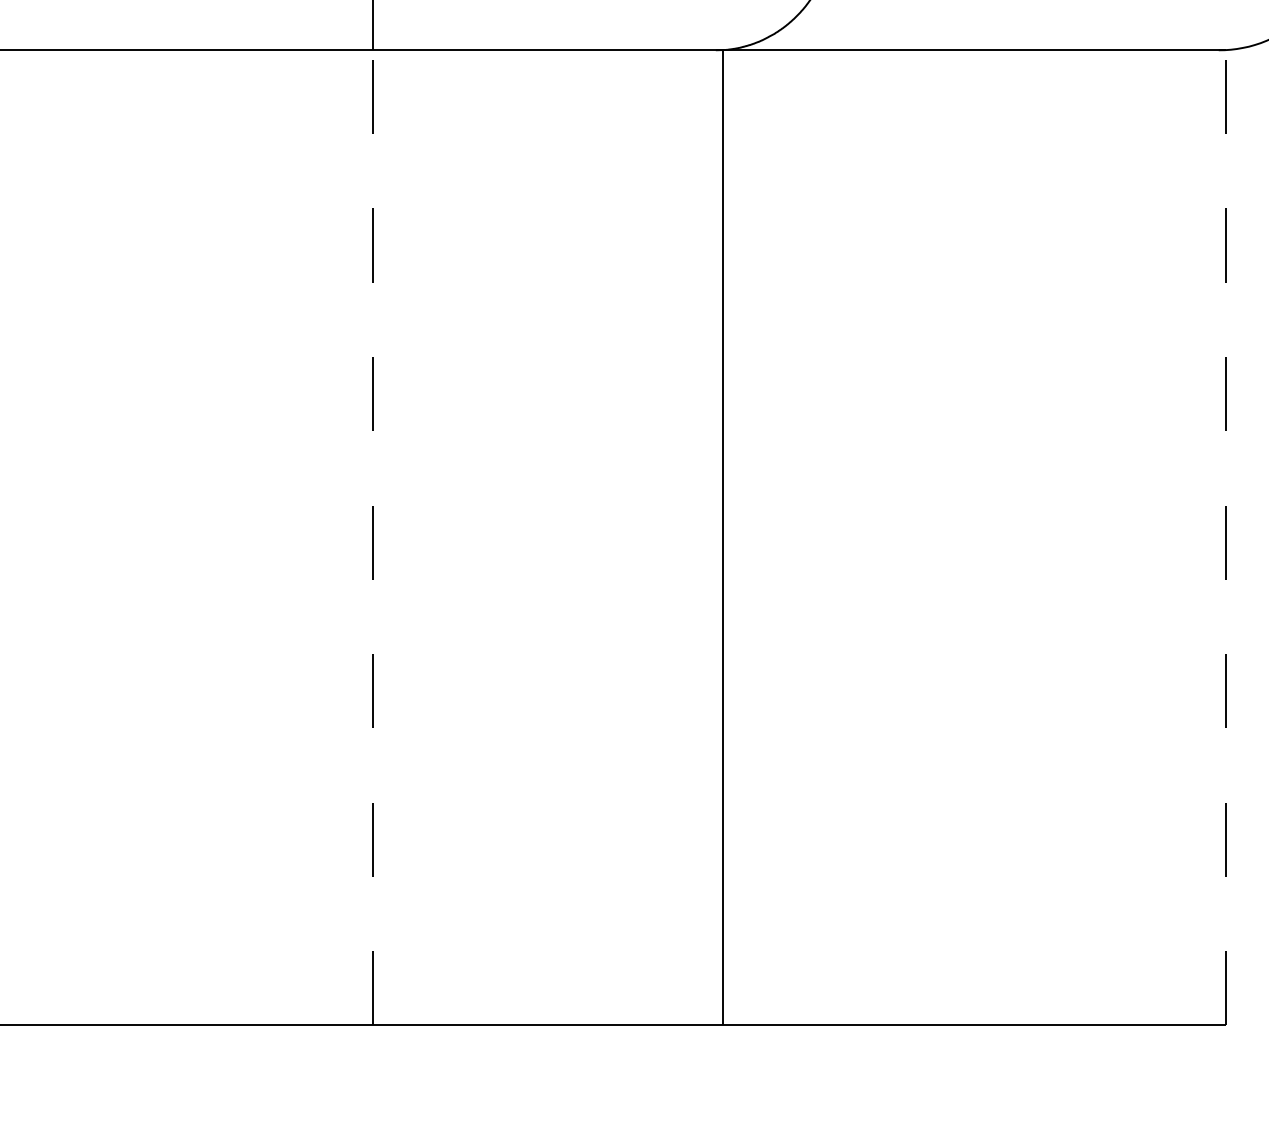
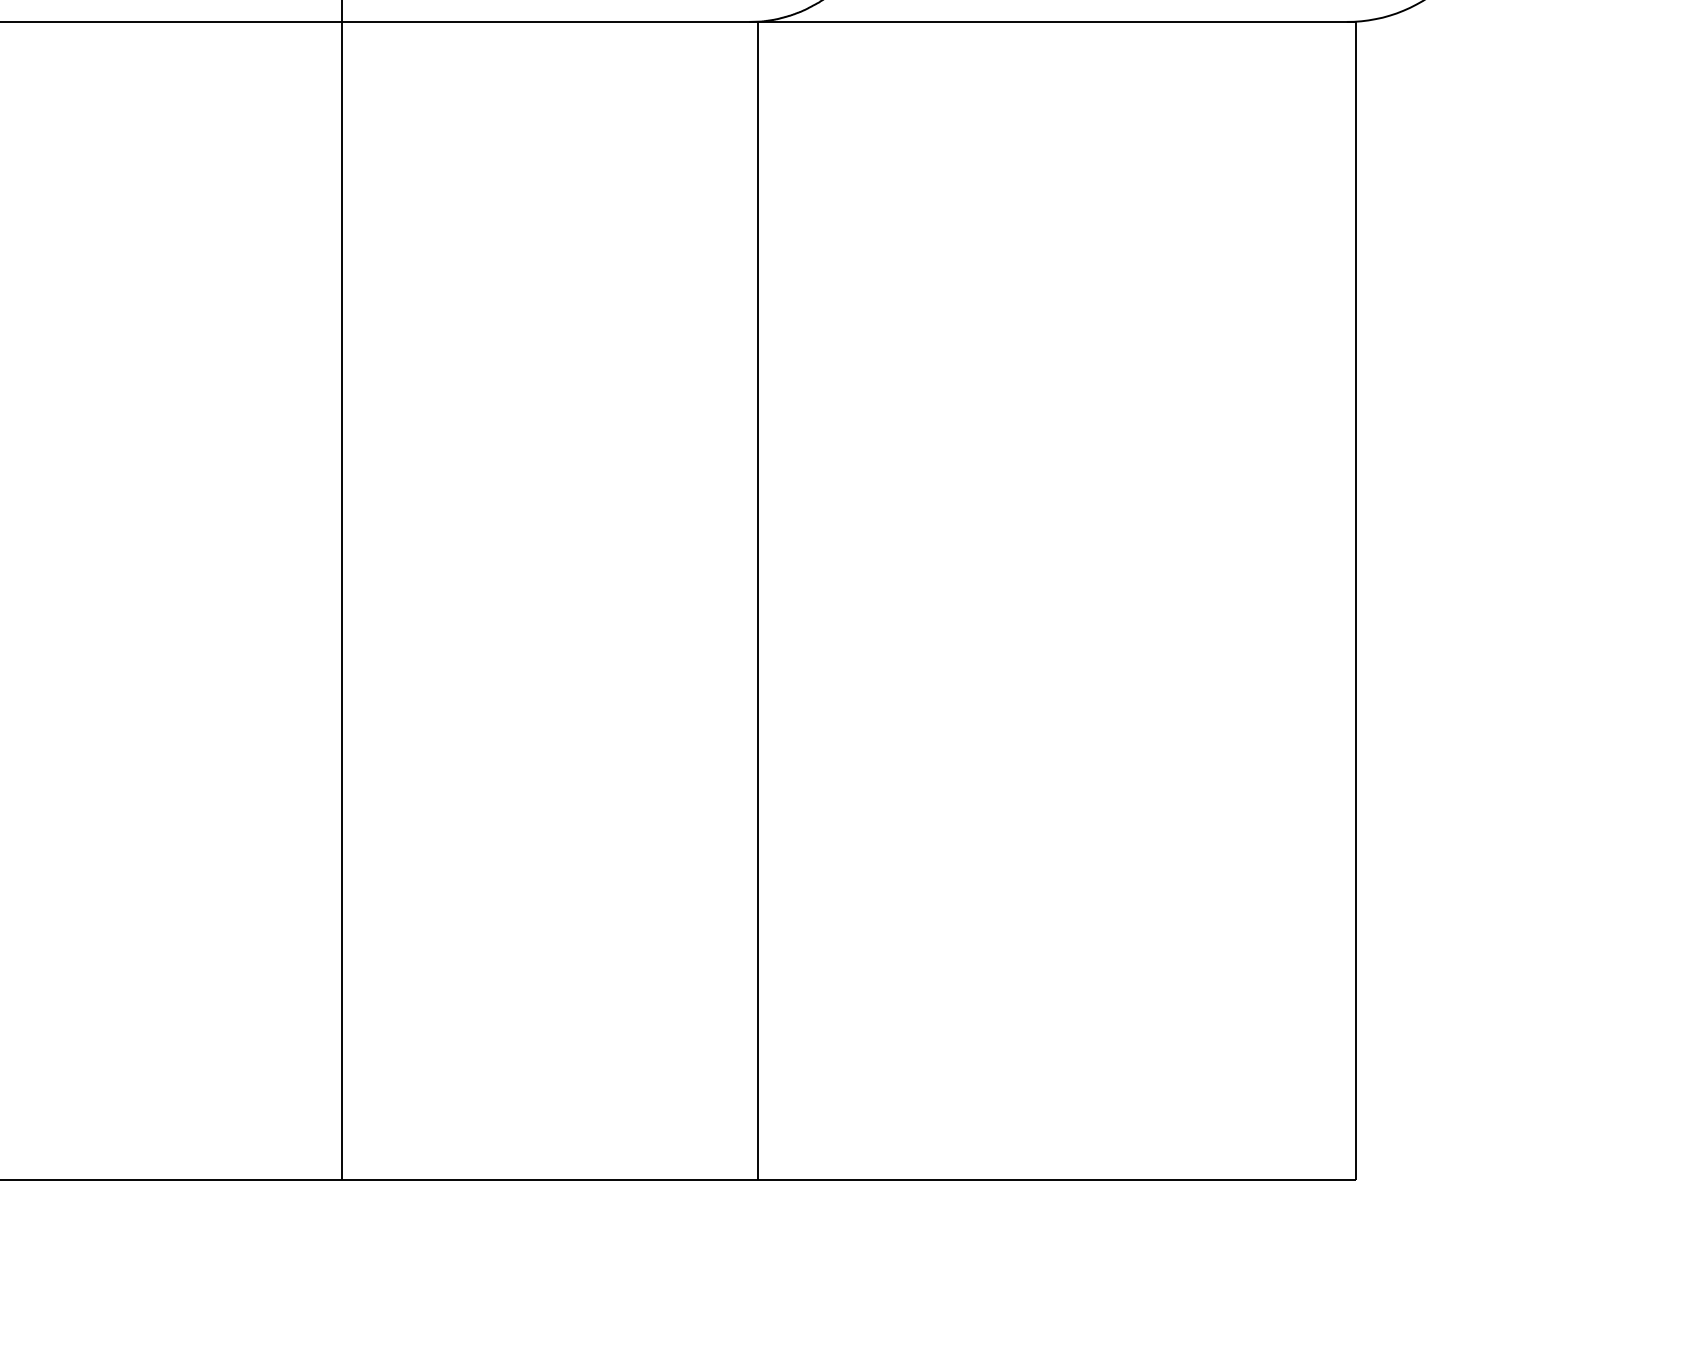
line: (372, 537) -> (341, 600), dashed -> solid
line: (1226, 537) -> (1355, 600), dashed -> solid

